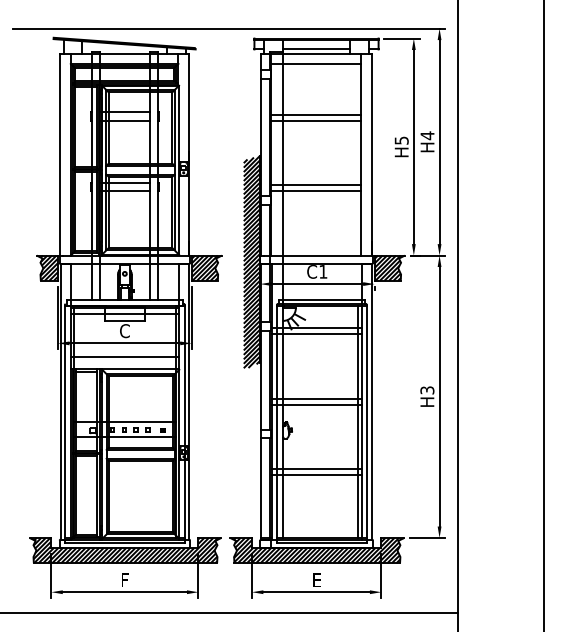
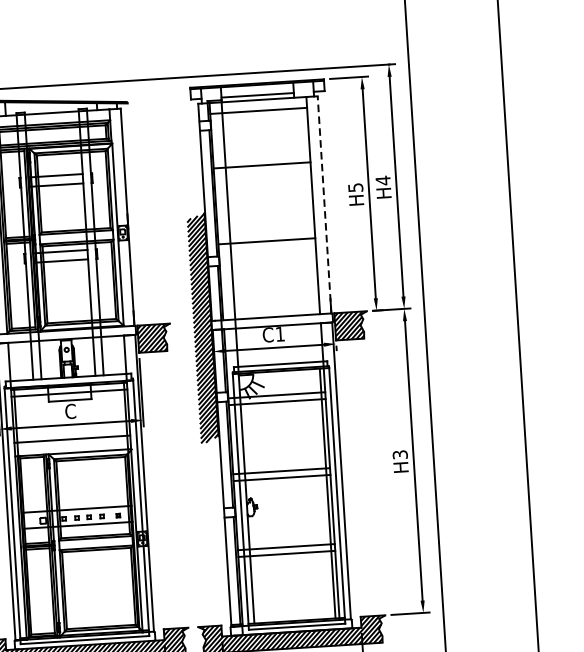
line: (316, 120) -> (262, 171), removed
line: (371, 154) -> (324, 204), solid -> dashed
line: (316, 191) -> (267, 248), removed

